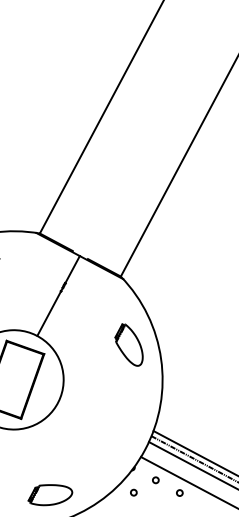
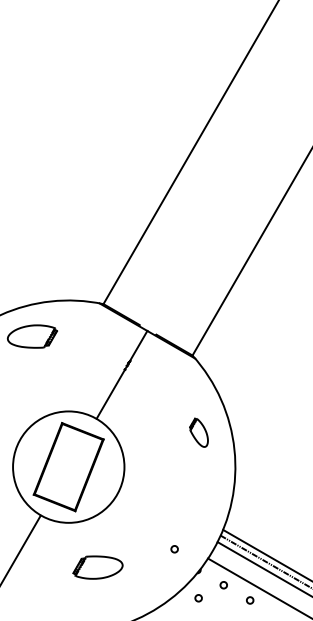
part: (128, 344) -> (198, 432), size x0.6
circle: (110, 449) -> (174, 549), added
part: (49, 494) -> (97, 567), moved

